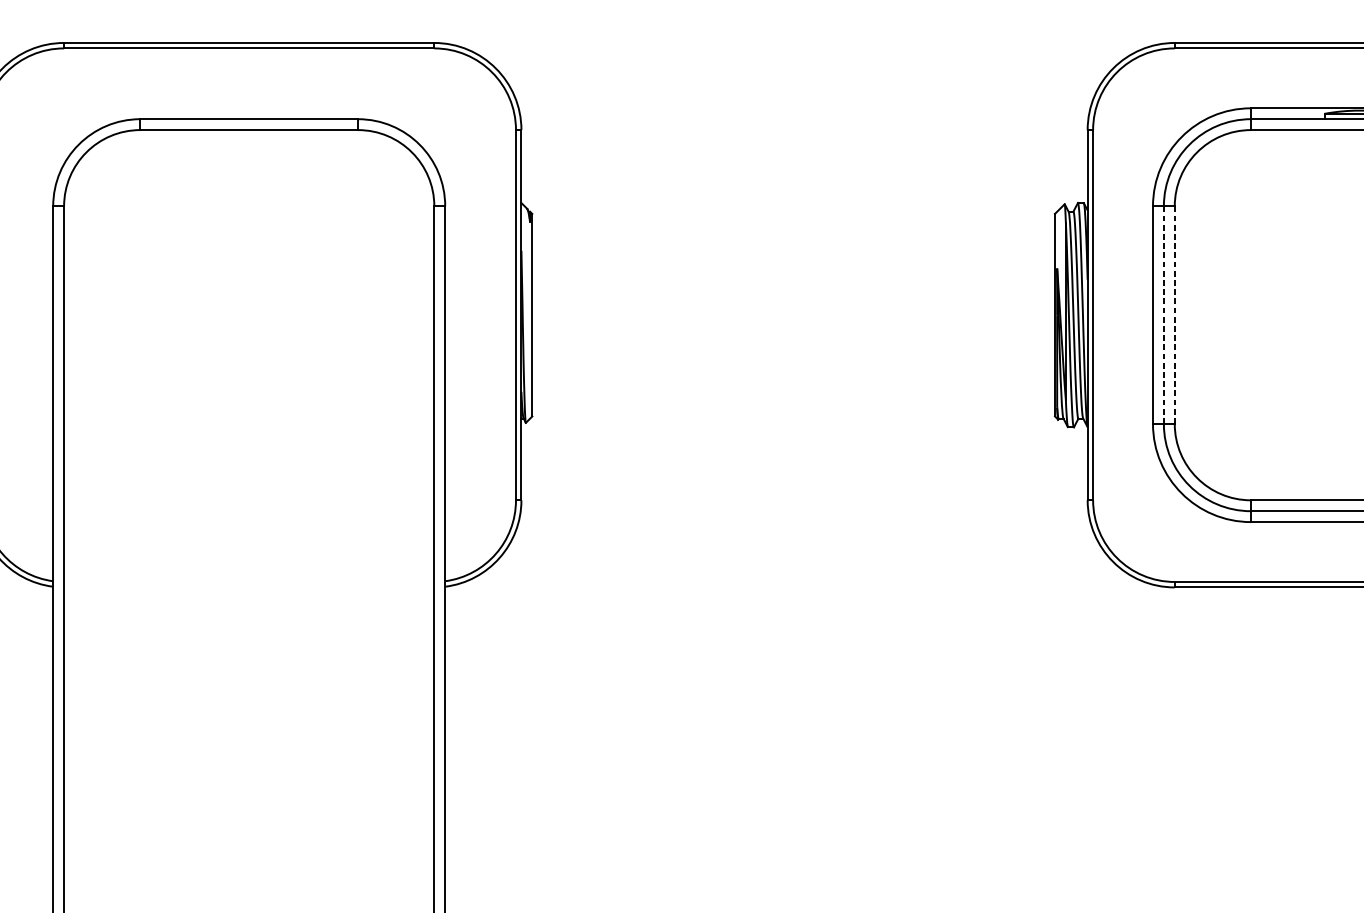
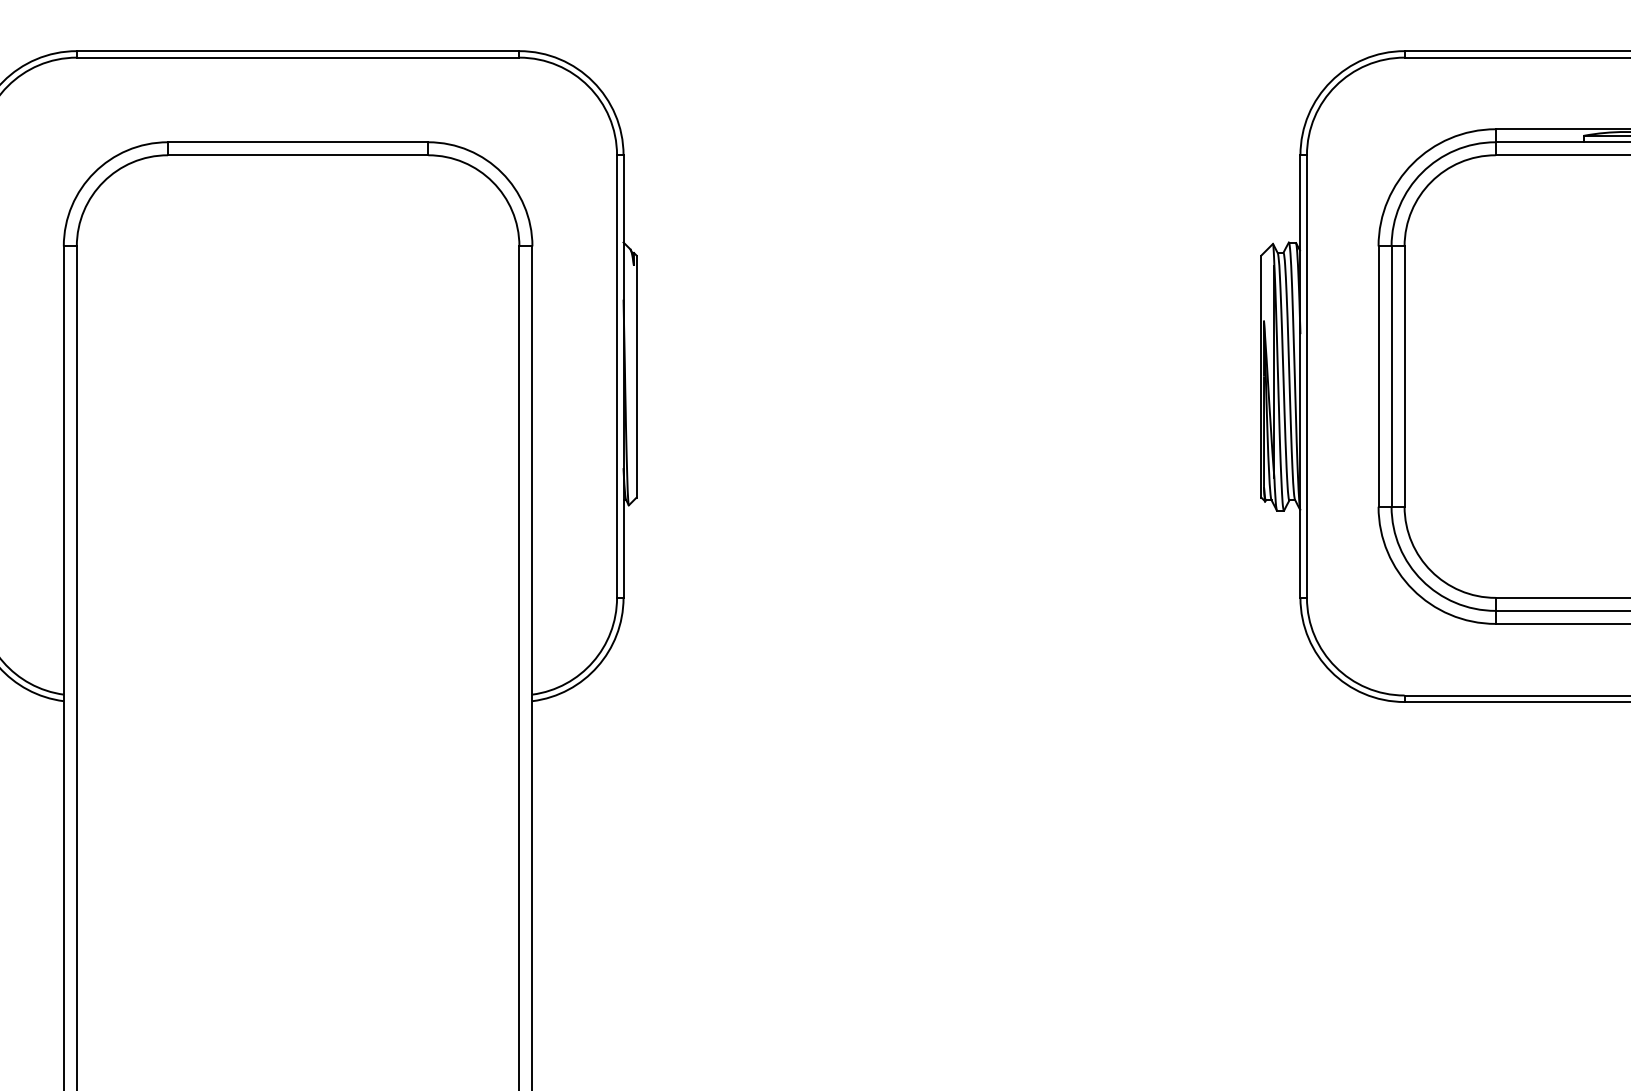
line: (1163, 315) -> (1391, 377), dashed -> solid
line: (1174, 315) -> (1404, 377), dashed -> solid

